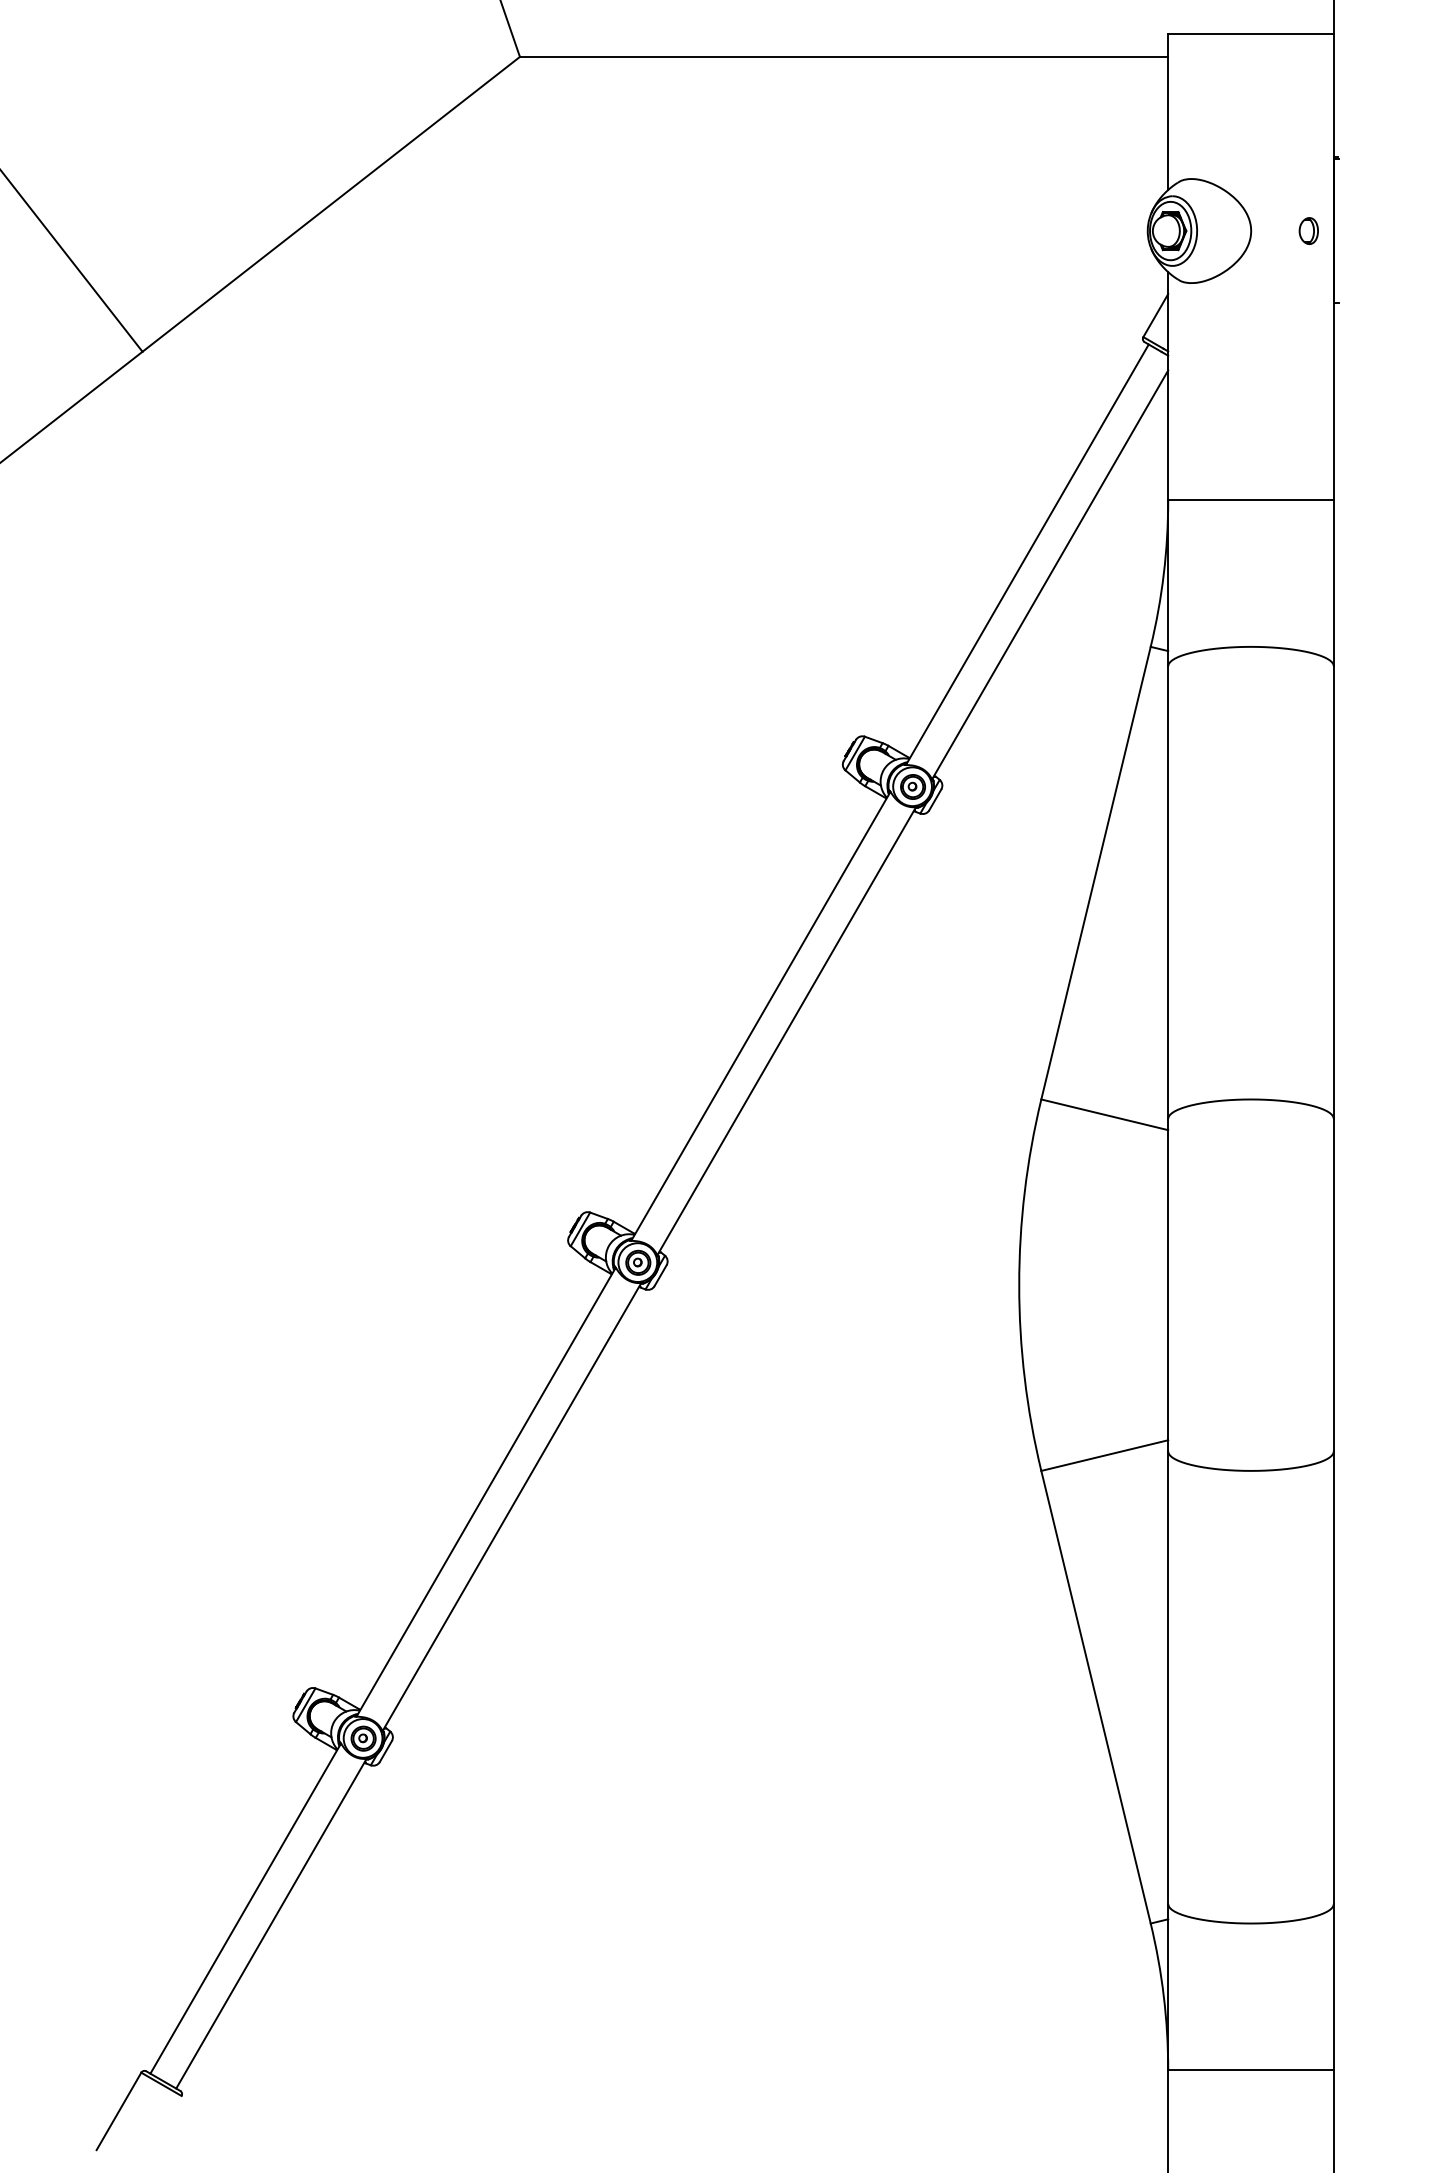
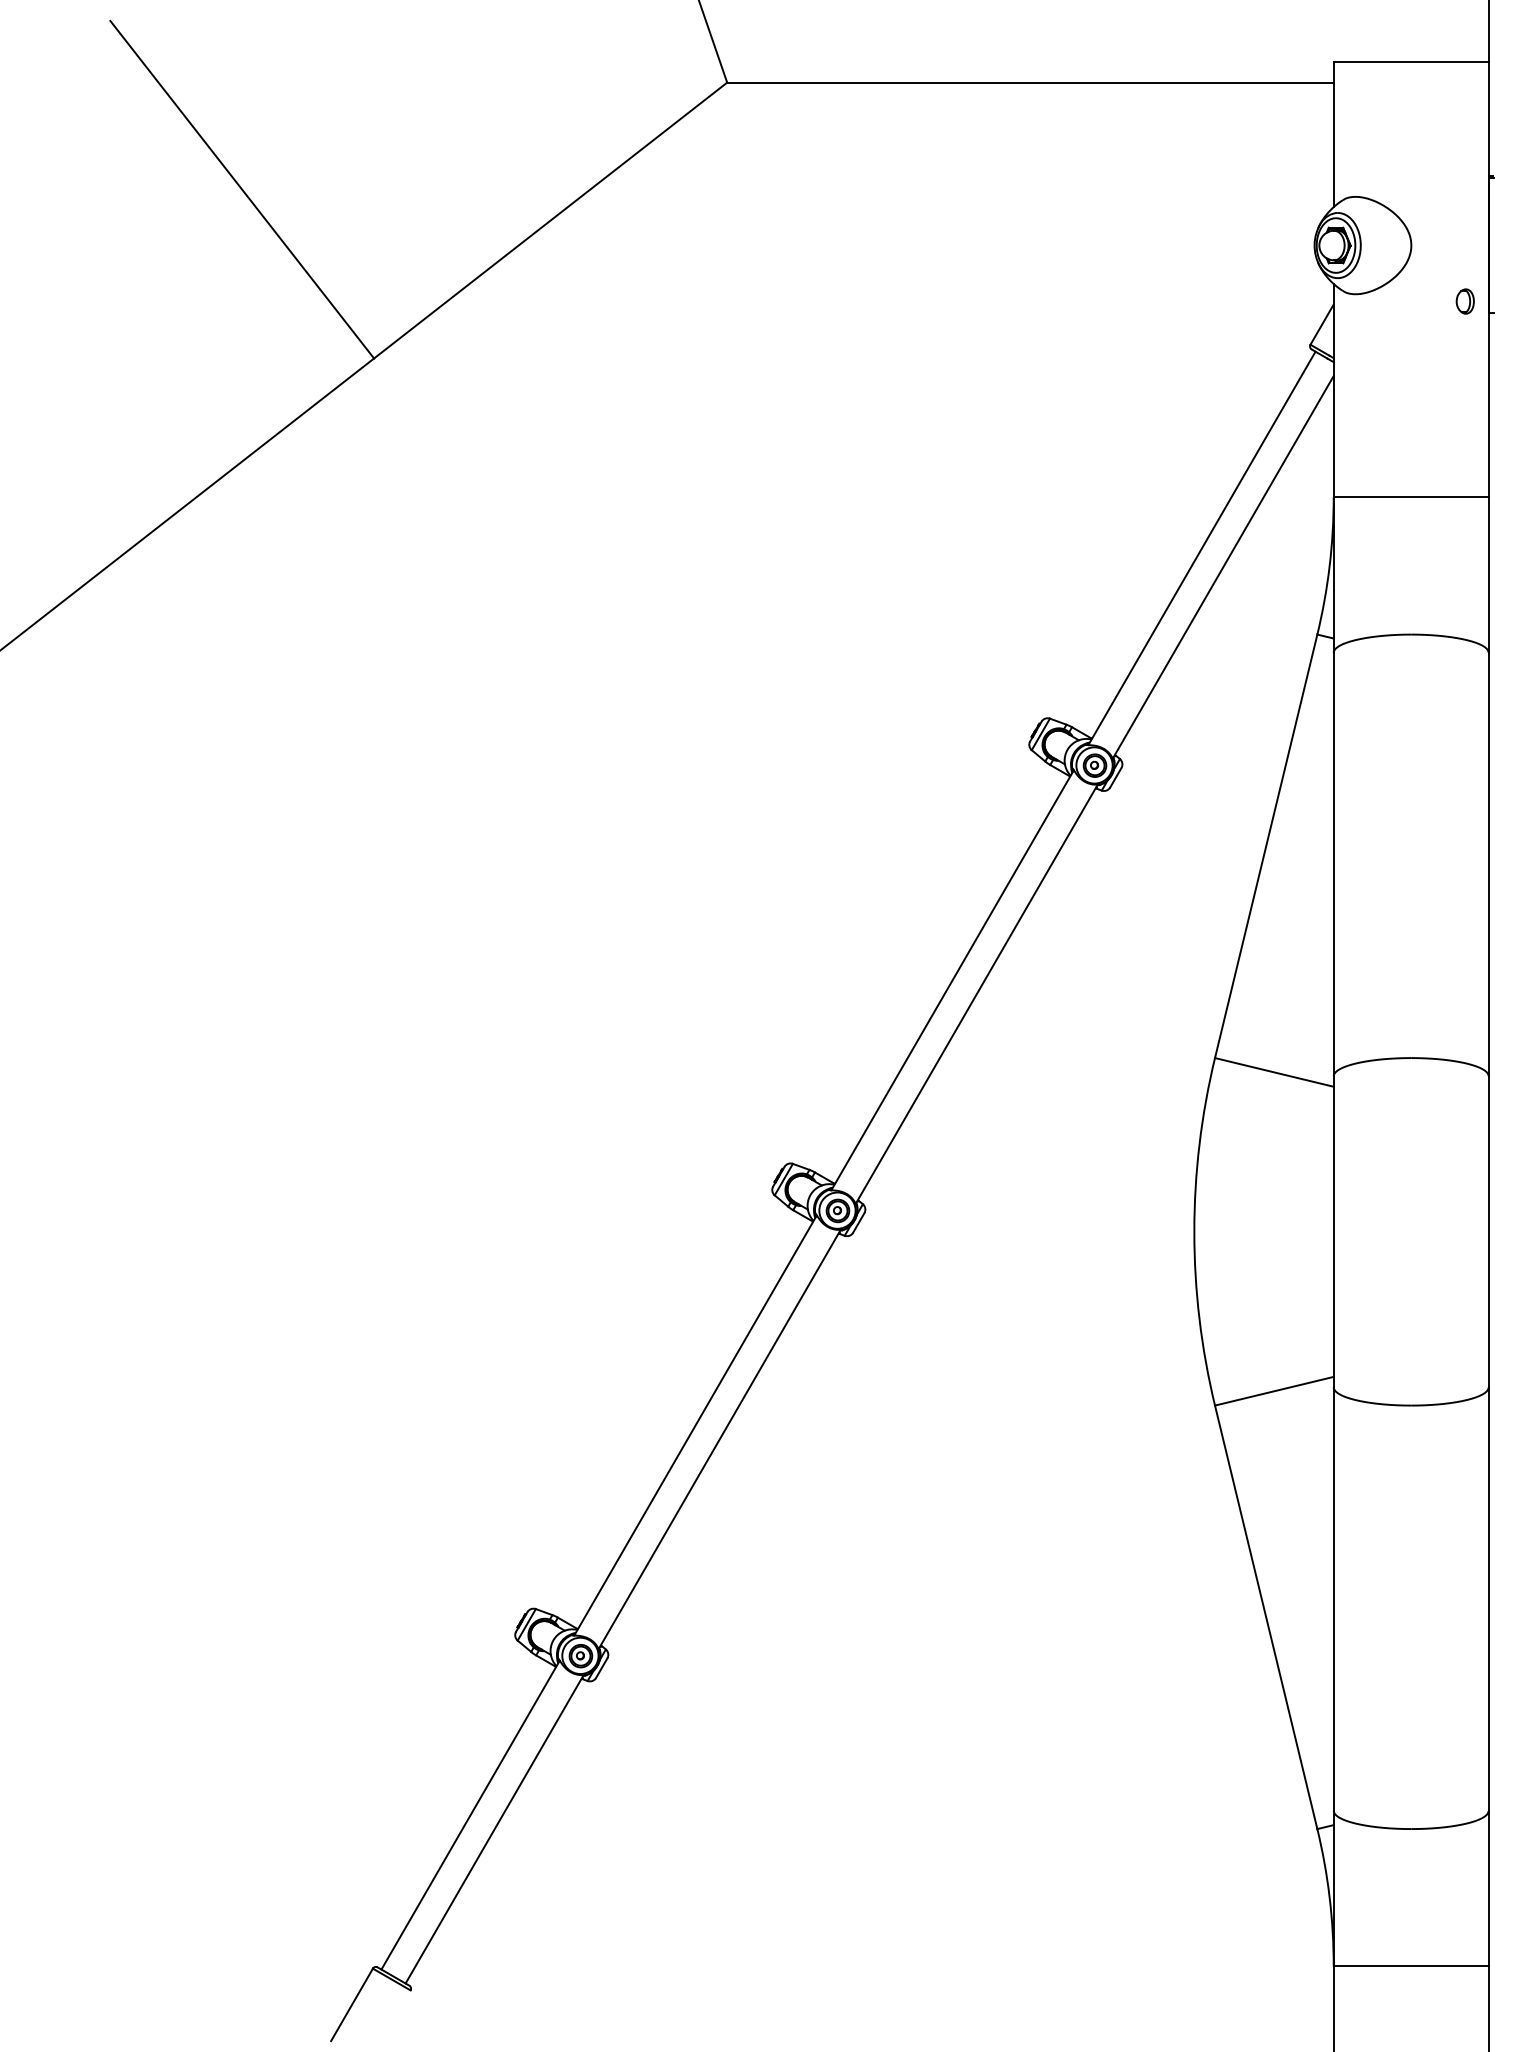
part: (1307, 231) -> (1464, 301), moved

